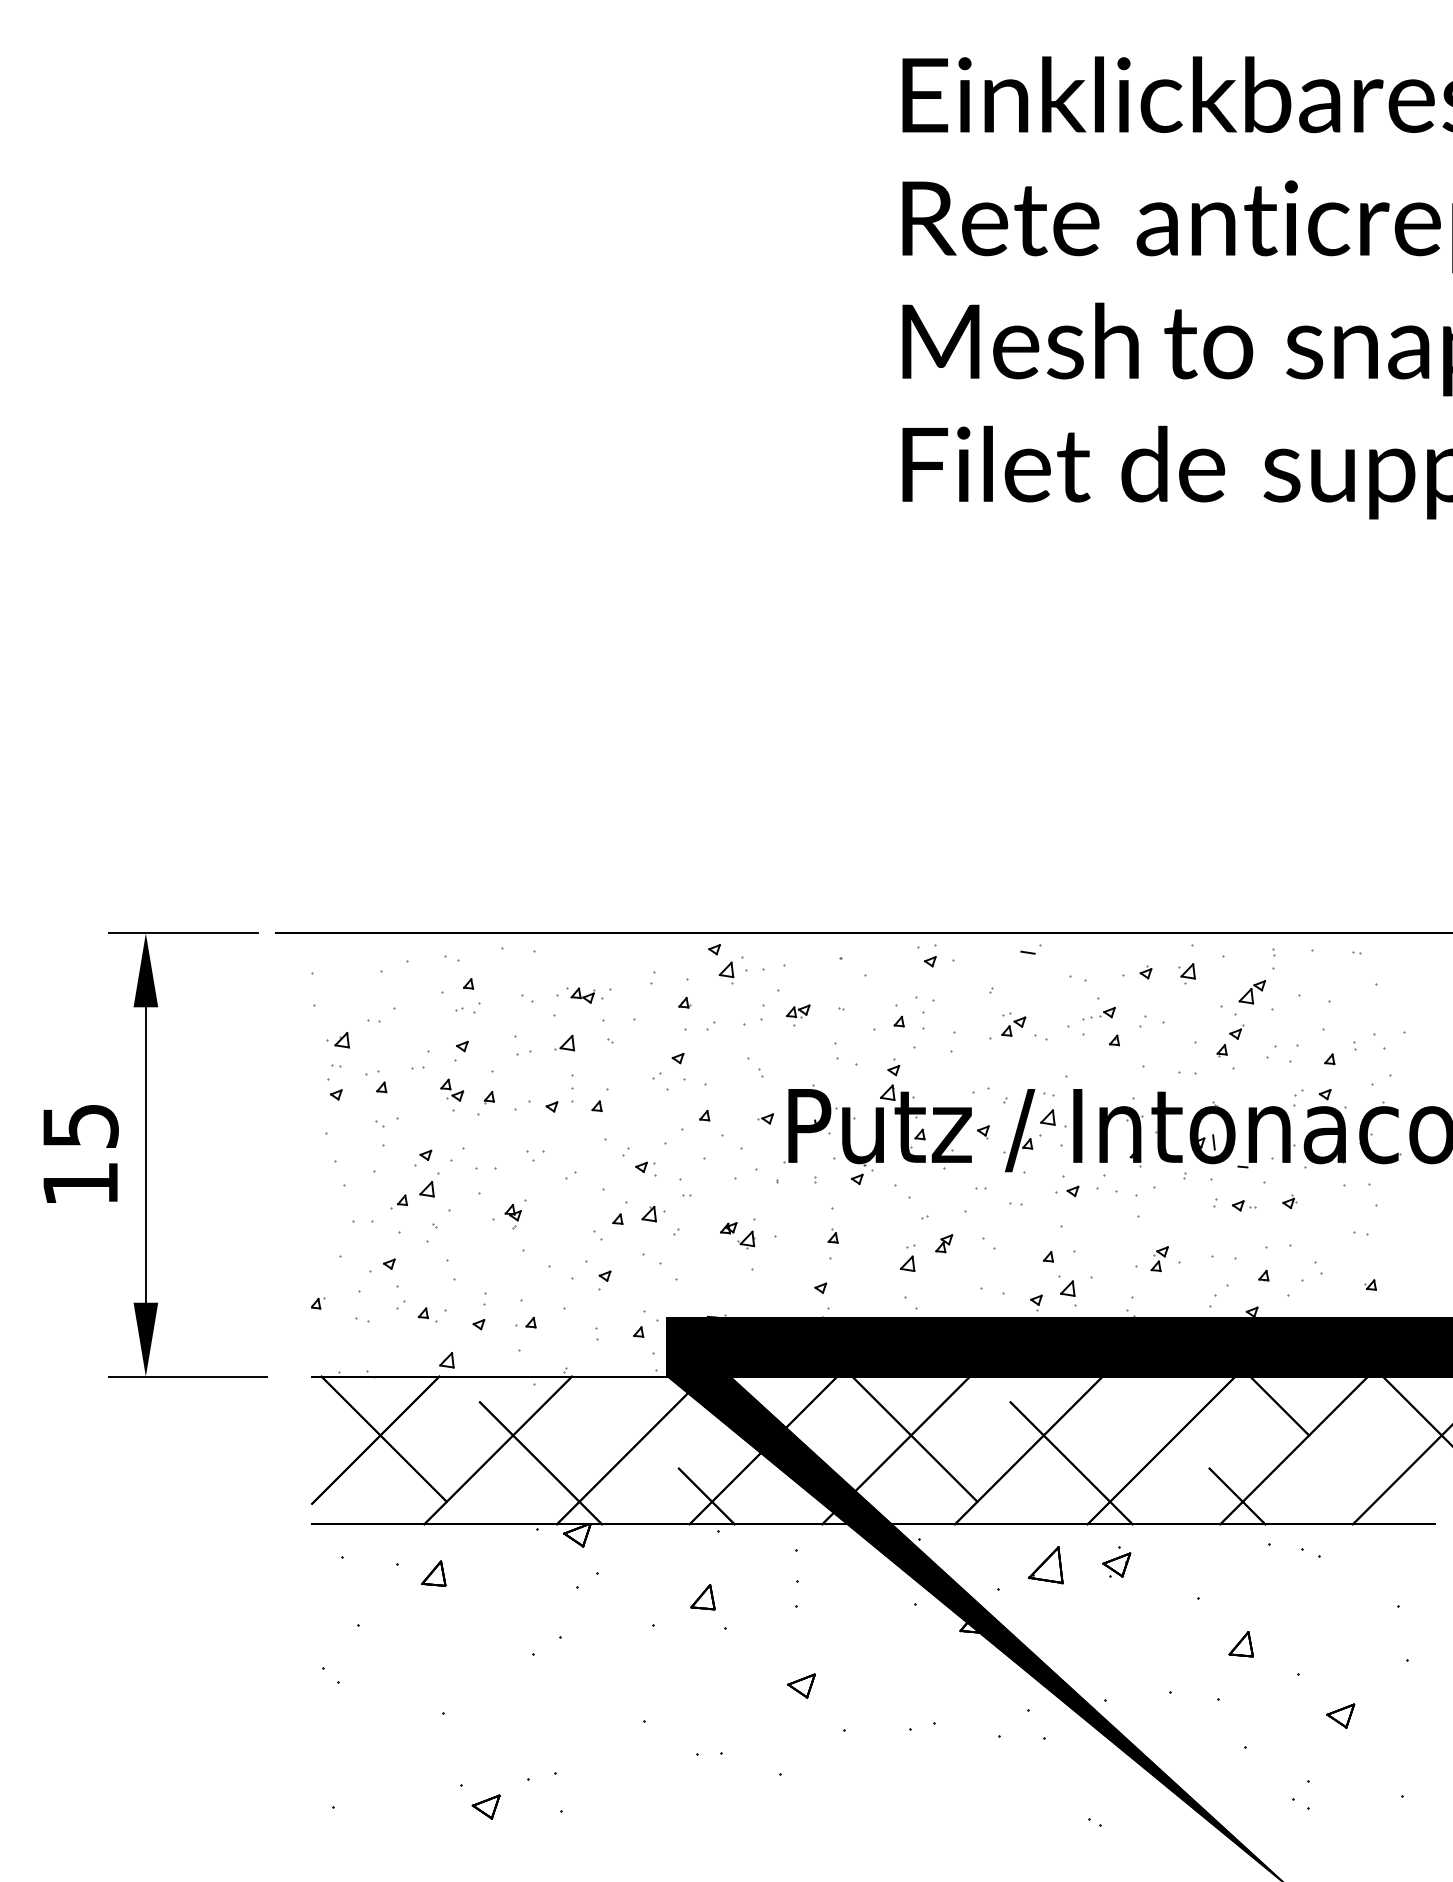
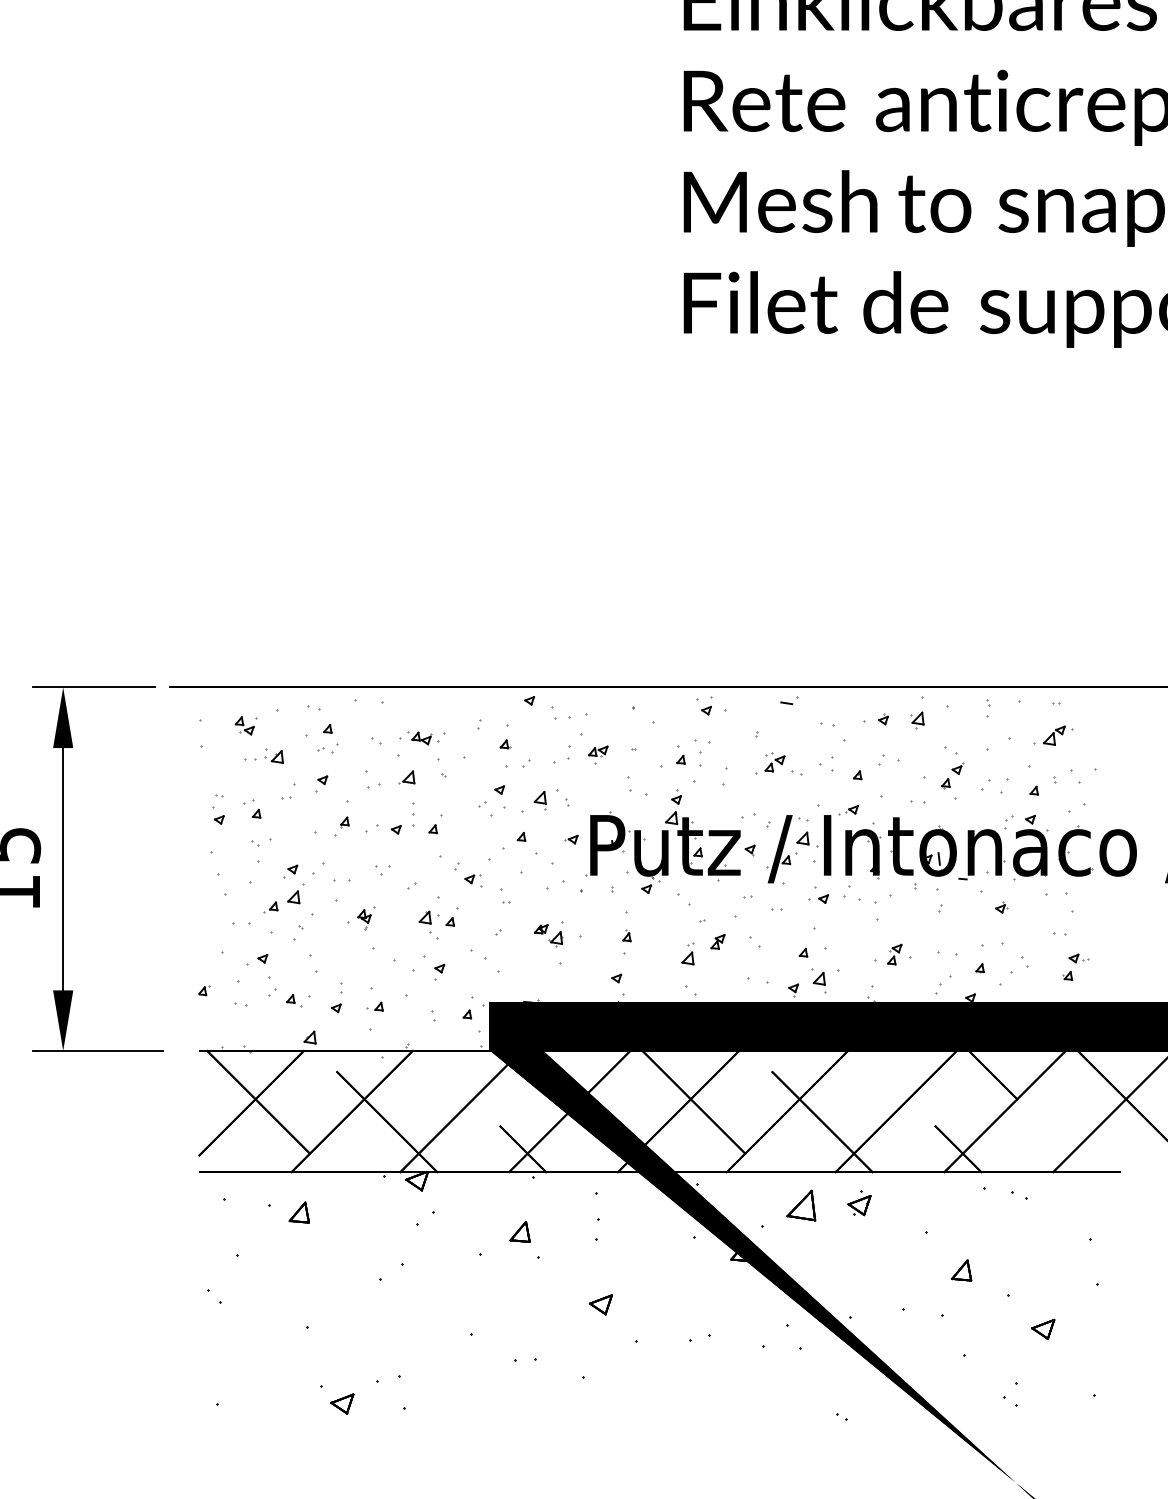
part: (726, 972) -> (540, 799), moved
part: (1251, 992) -> (1053, 735), moved
part: (1102, 1012) -> (847, 809), moved
part: (337, 1040) -> (273, 757), moved
part: (452, 1089) -> (244, 725), moved
part: (1243, 1205) -> (1078, 958), moved
part: (653, 1213) -> (428, 917), moved

